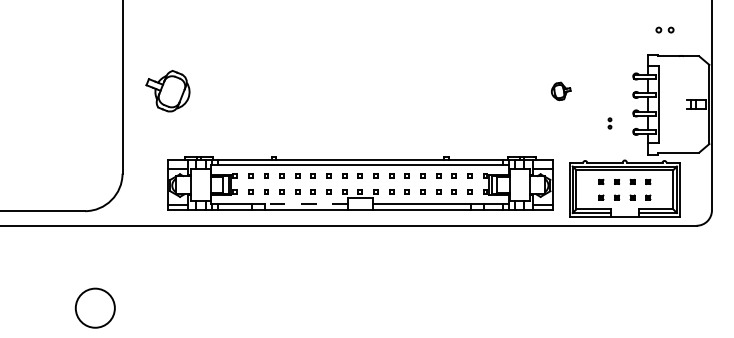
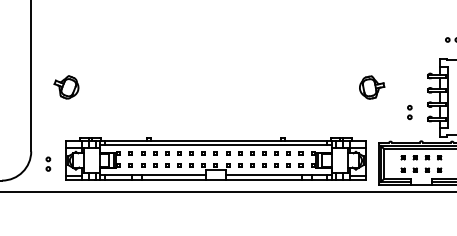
part: (167, 90) -> (66, 86), size x0.71
part: (560, 91) -> (371, 87), size x1.67
part: (609, 123) -> (409, 112), size x1.67
part: (144, 189) -> (48, 163), added
line: (305, 204) -> (173, 175), dashed -> solid

